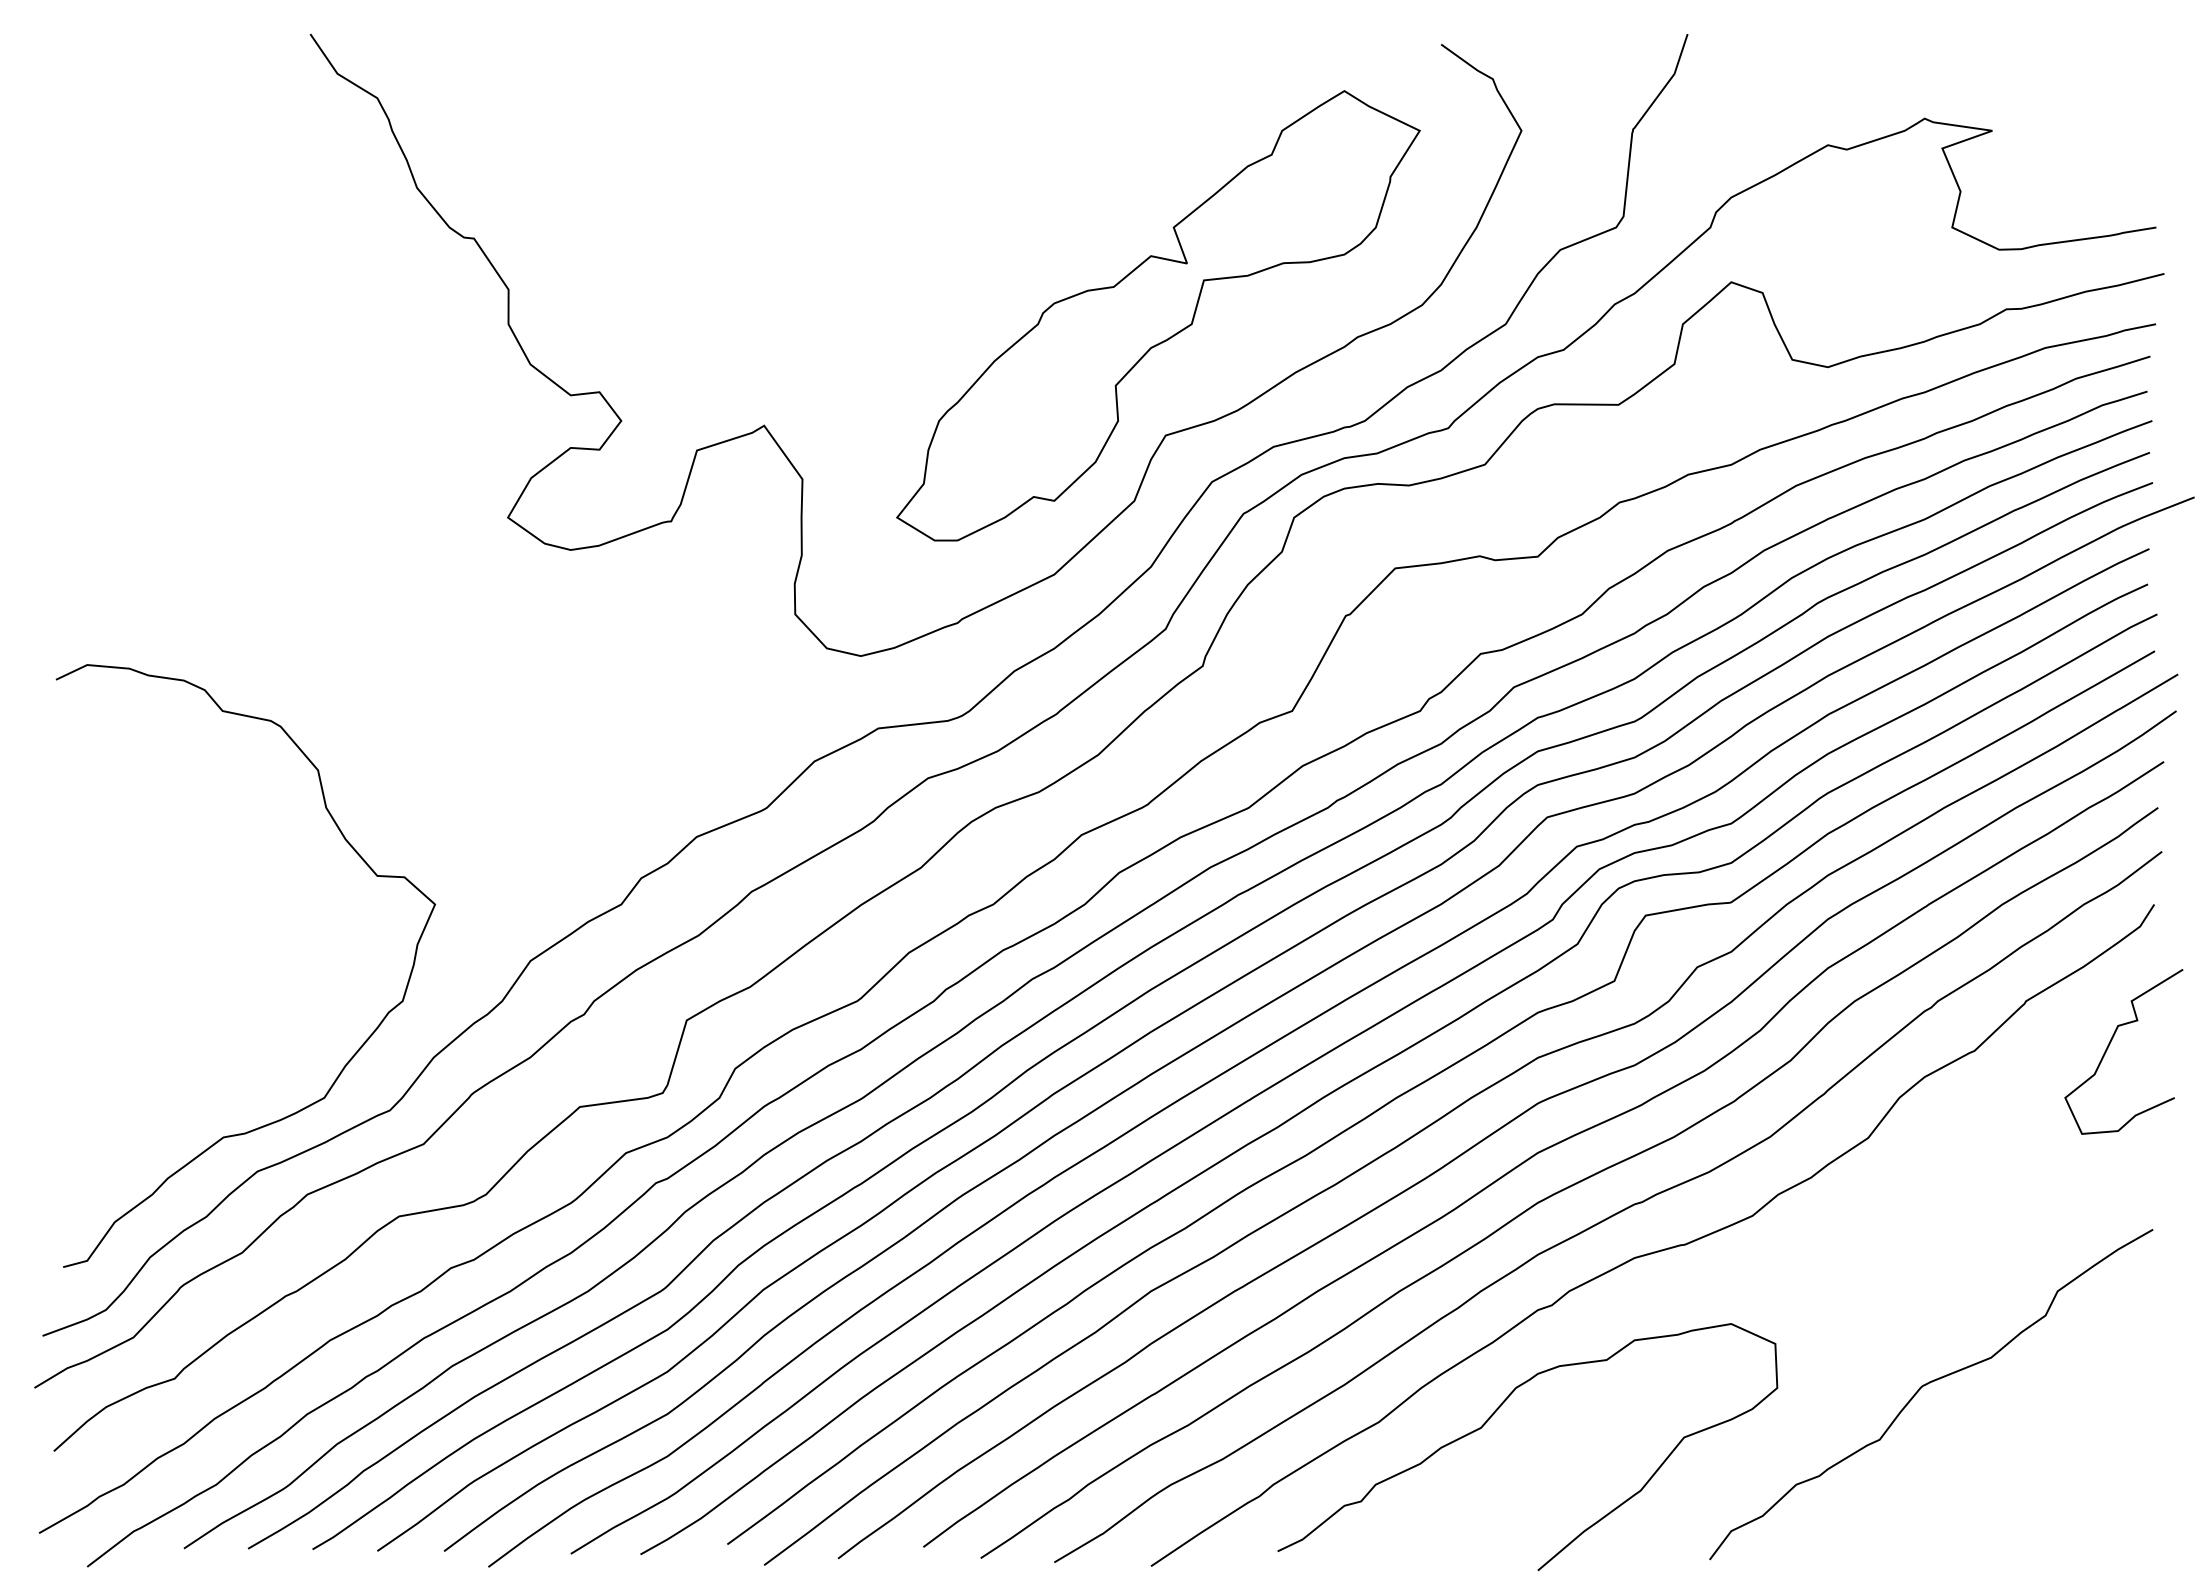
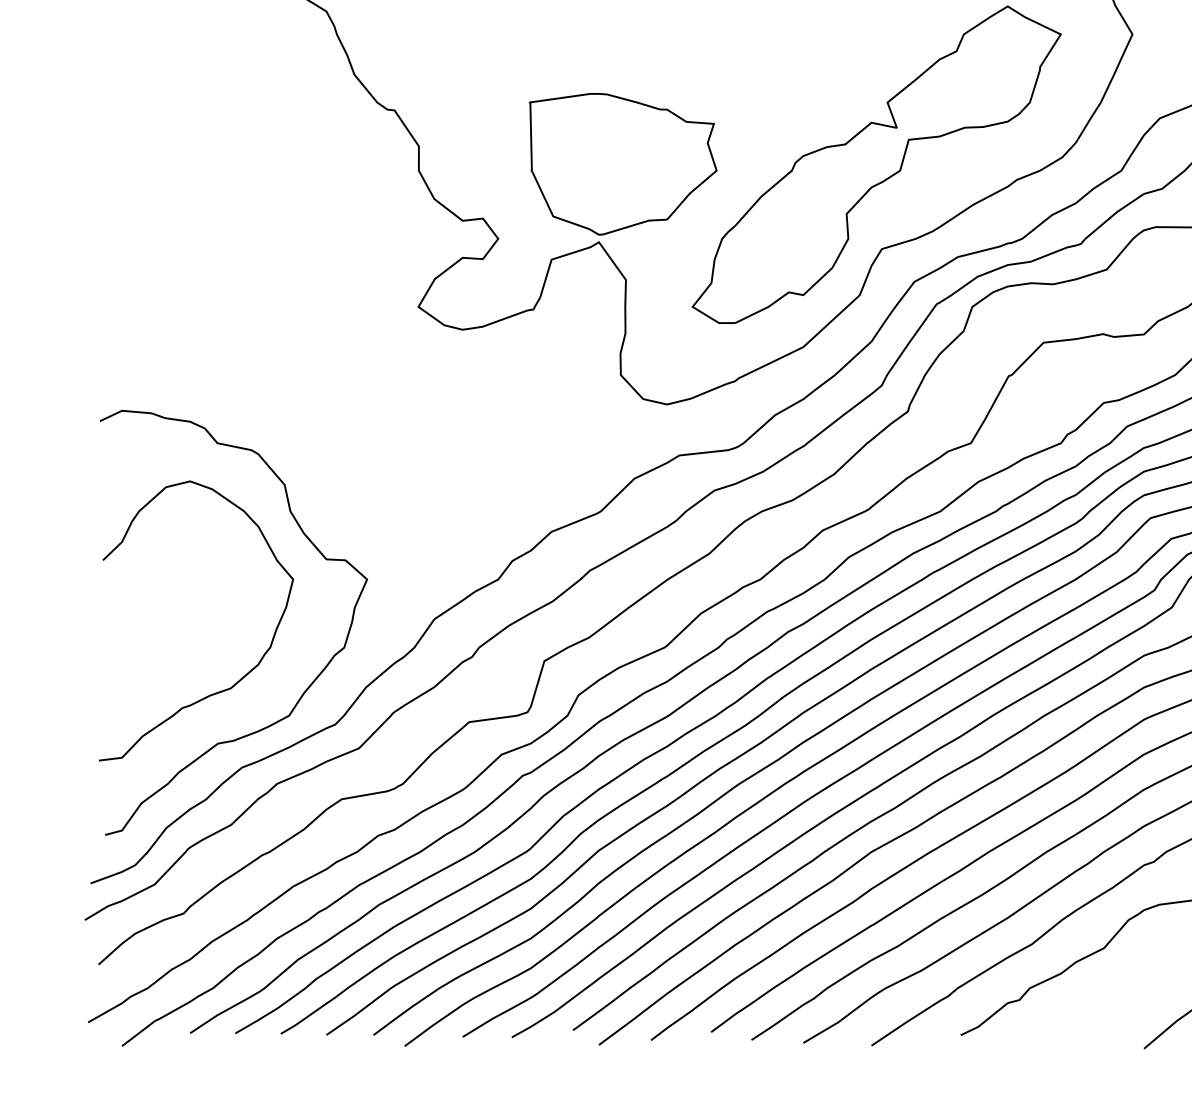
part: (798, 315) -> (623, 164), added
curve: (256, 1044) -> (241, 678), added

